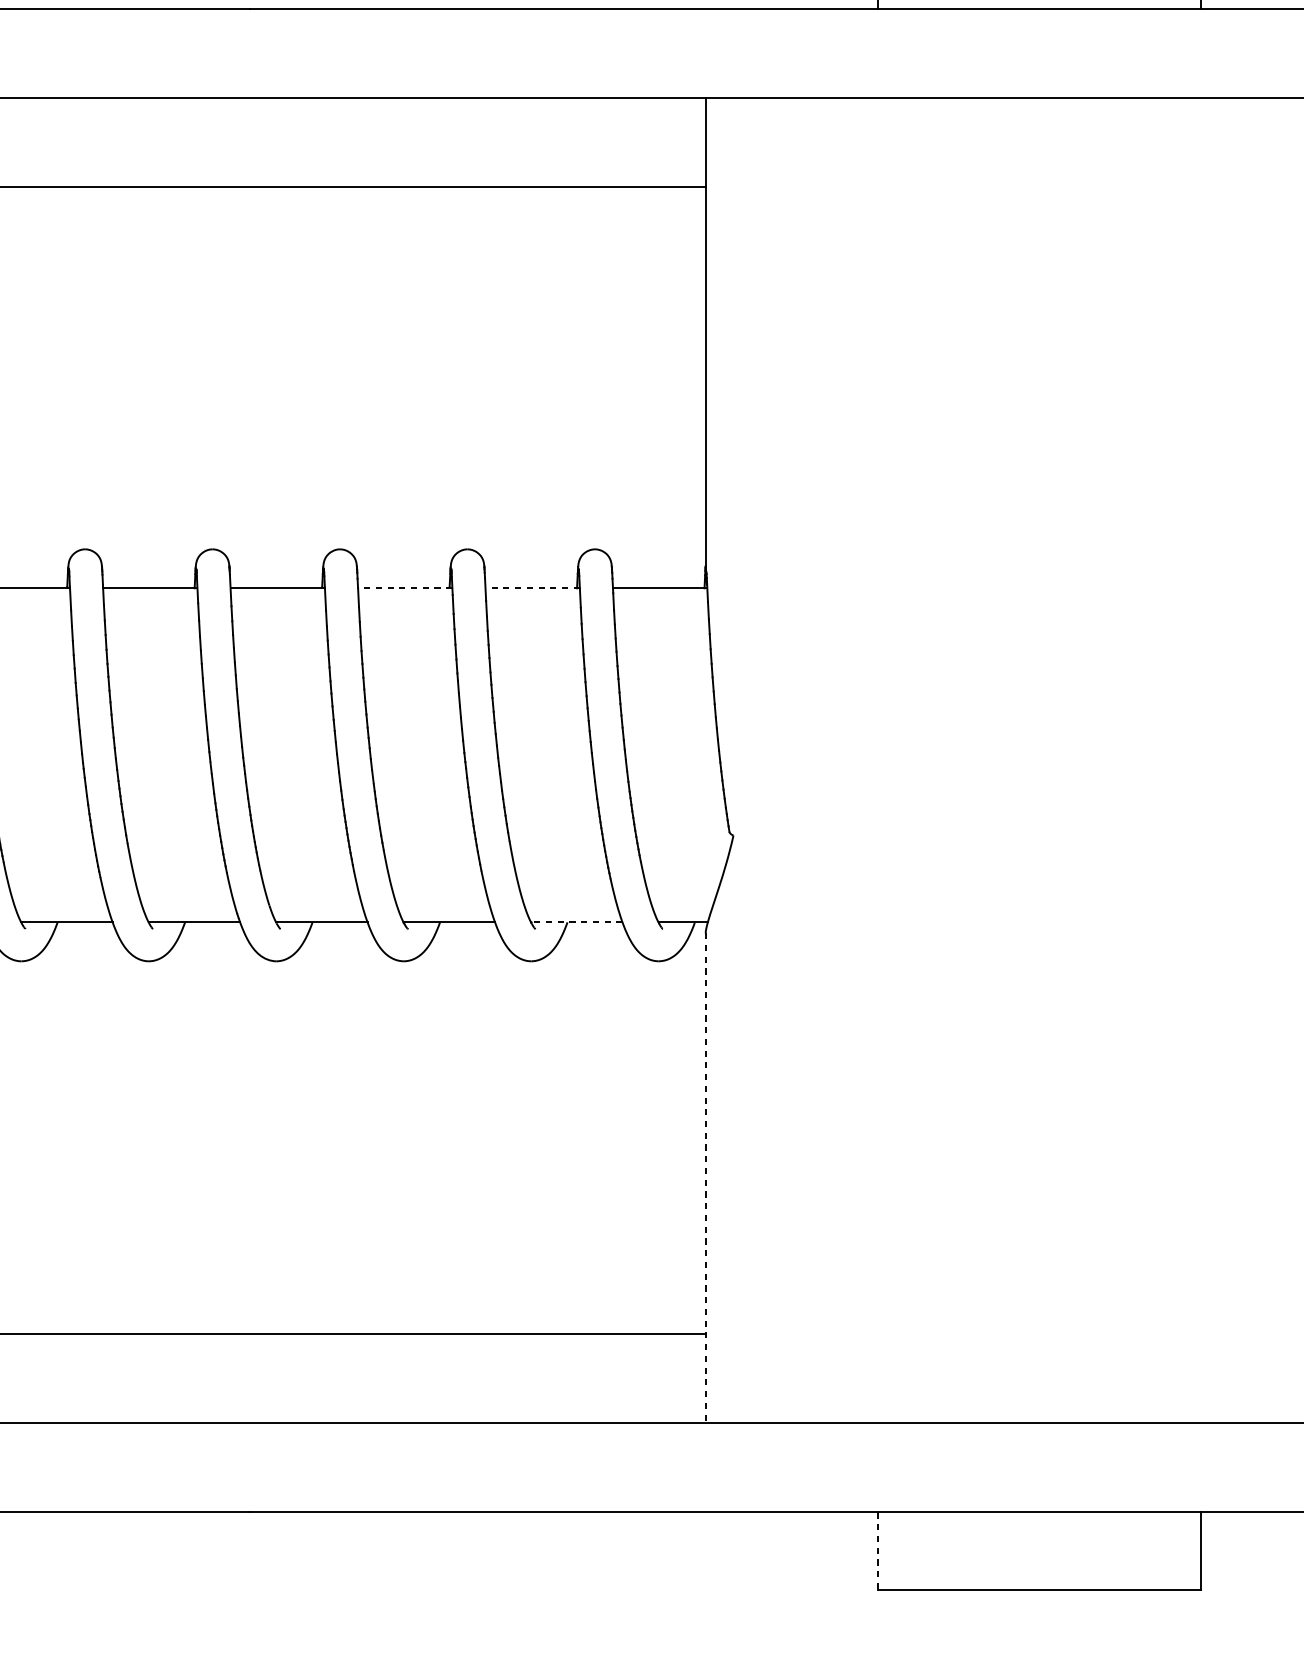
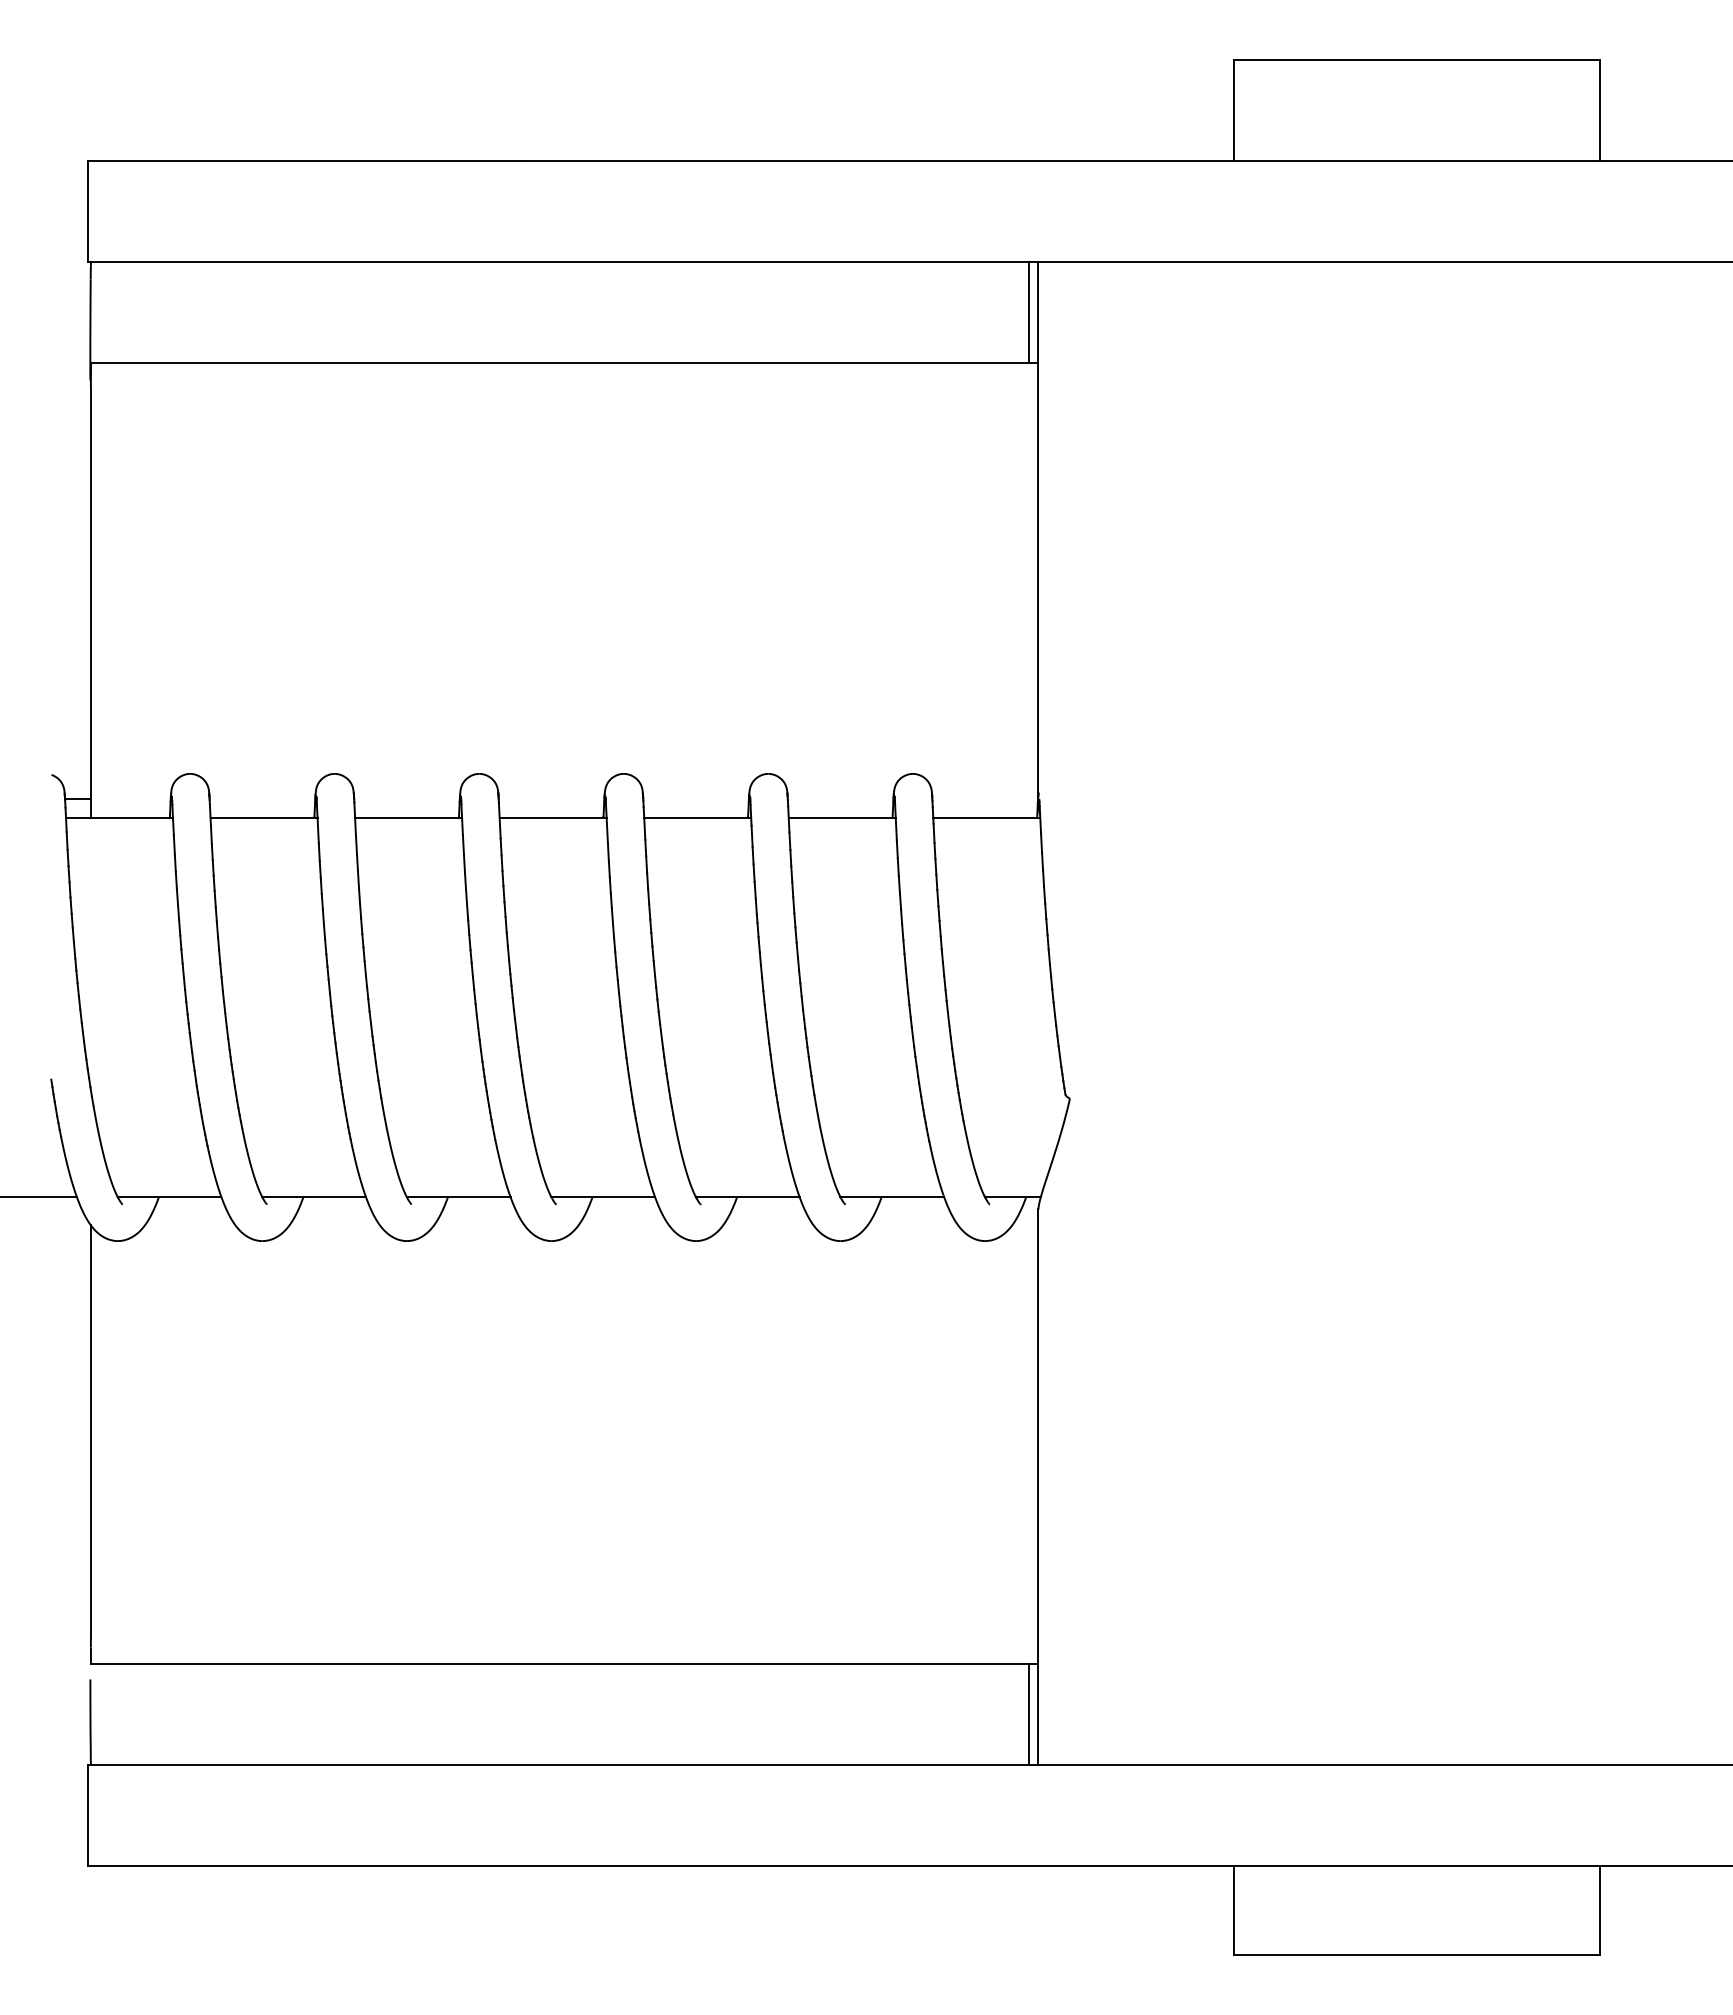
line: (697, 142) -> (1029, 312), added
line: (405, 588) -> (697, 818), dashed -> solid
line: (532, 588) -> (842, 818), dashed -> solid
line: (577, 922) -> (892, 1196), dashed -> solid
line: (705, 1178) -> (1038, 1487), dashed -> solid
line: (697, 1378) -> (1029, 1714), added
line: (878, 1551) -> (1234, 1910), dashed -> solid

